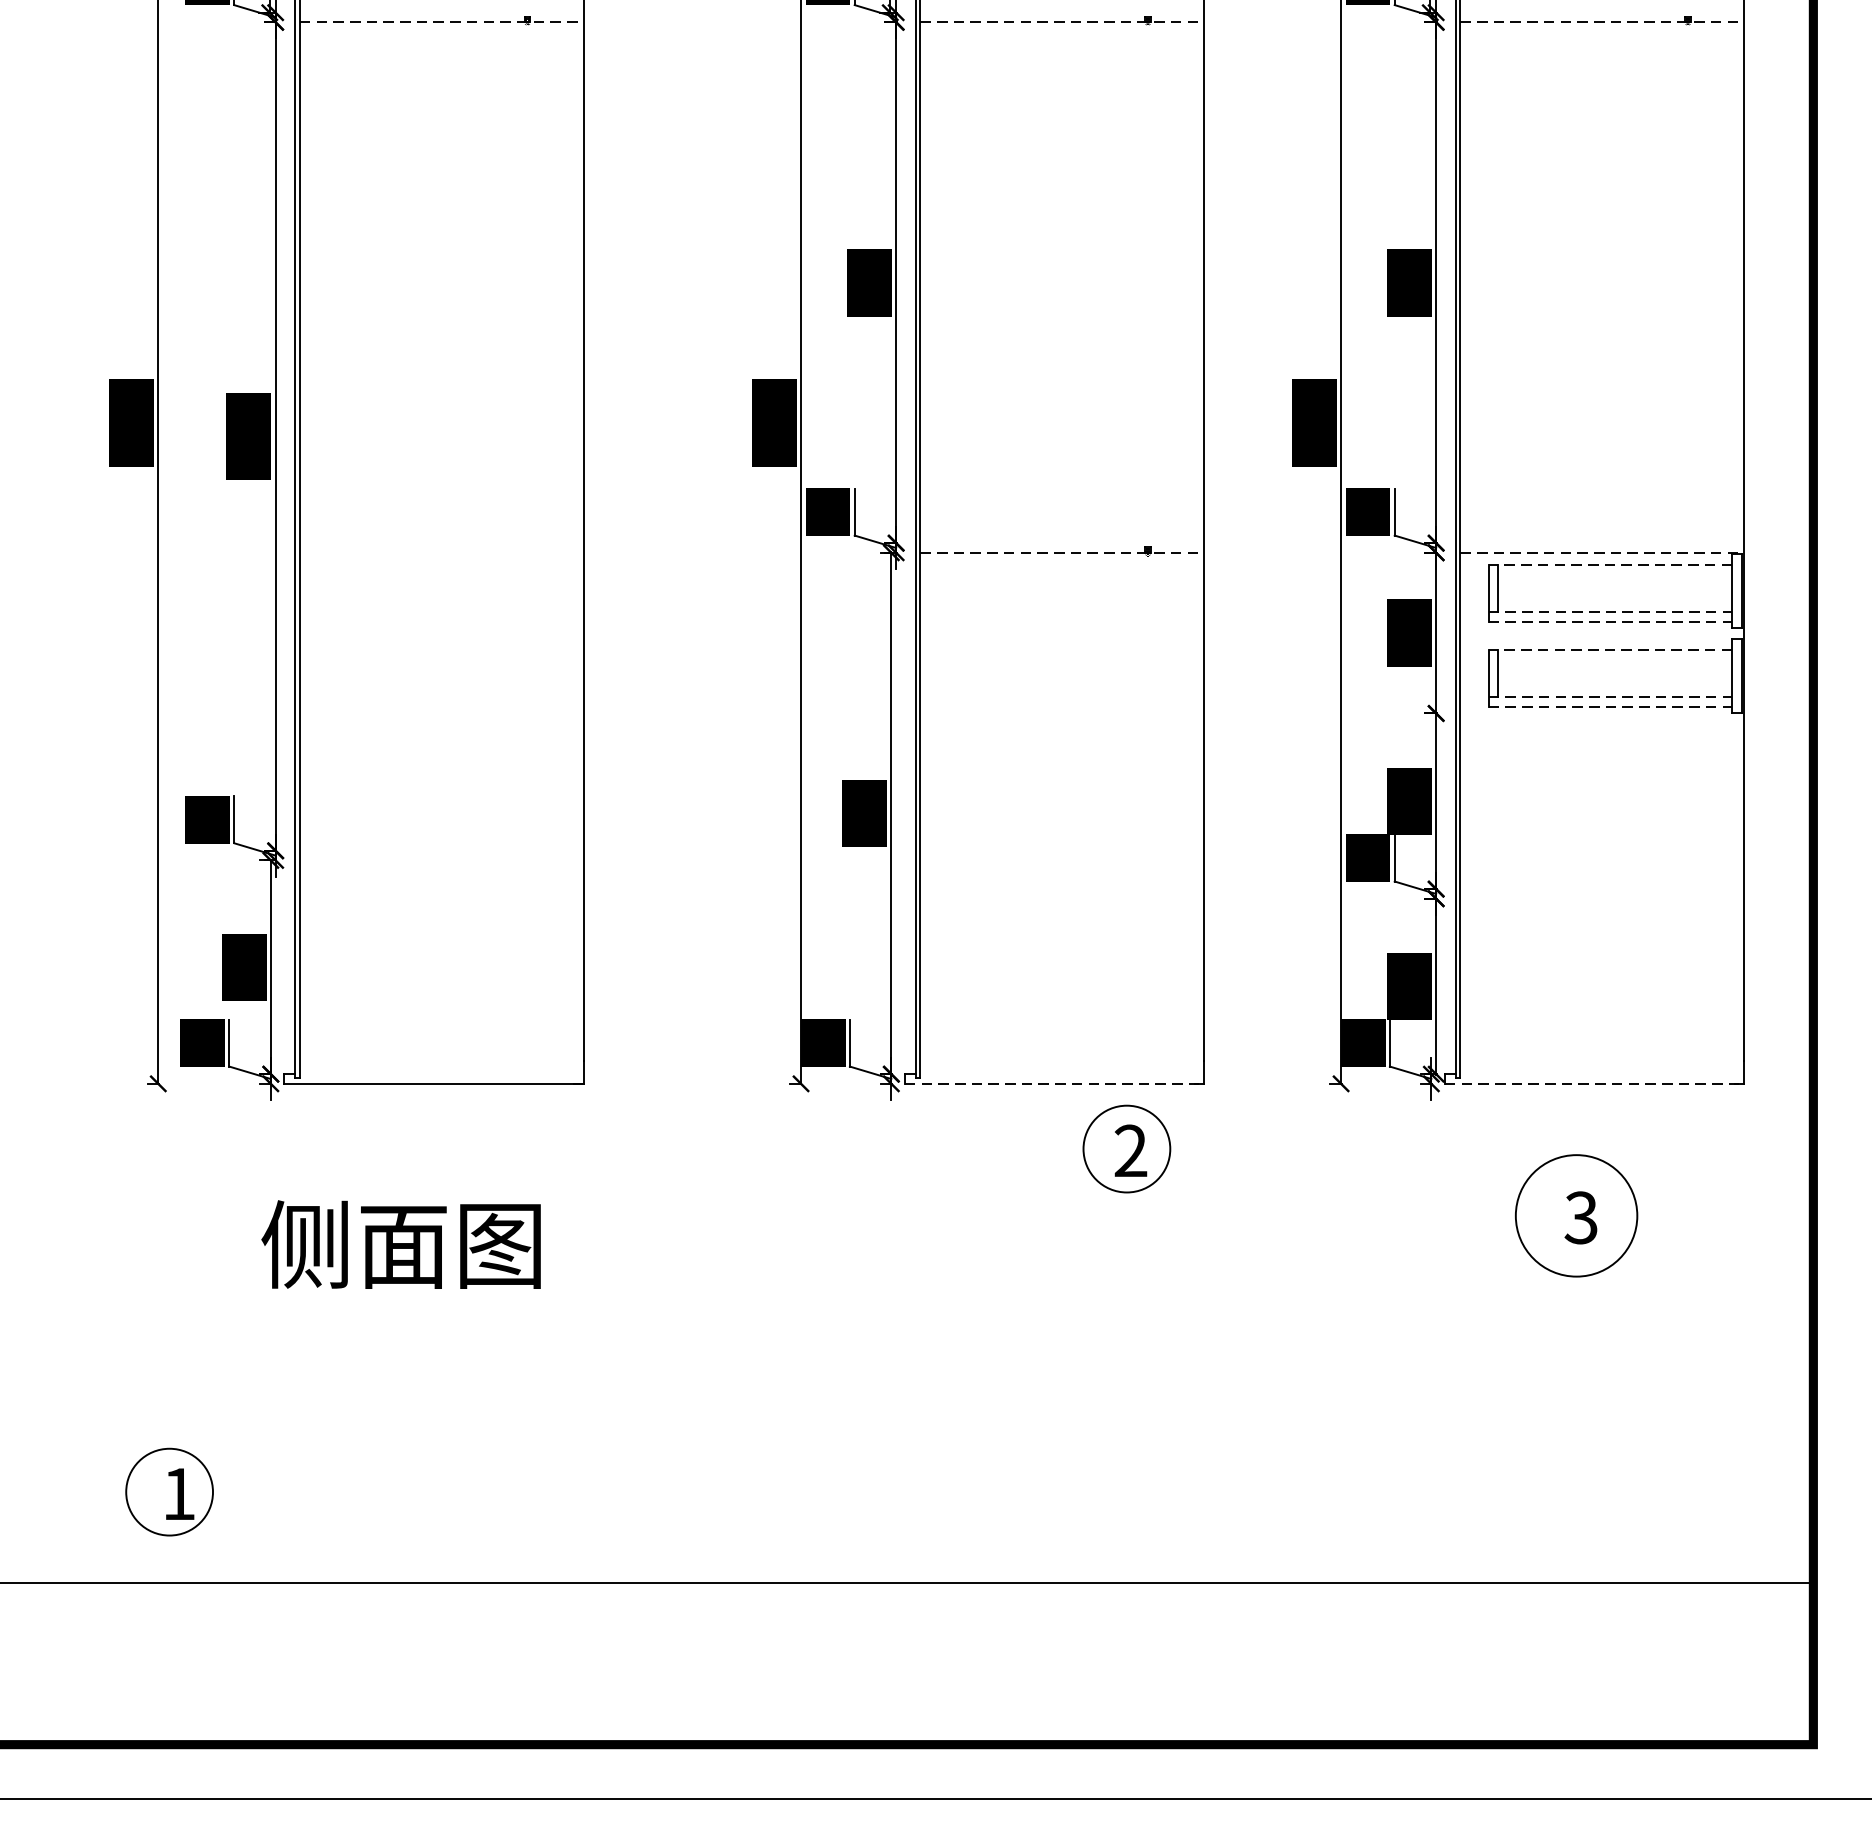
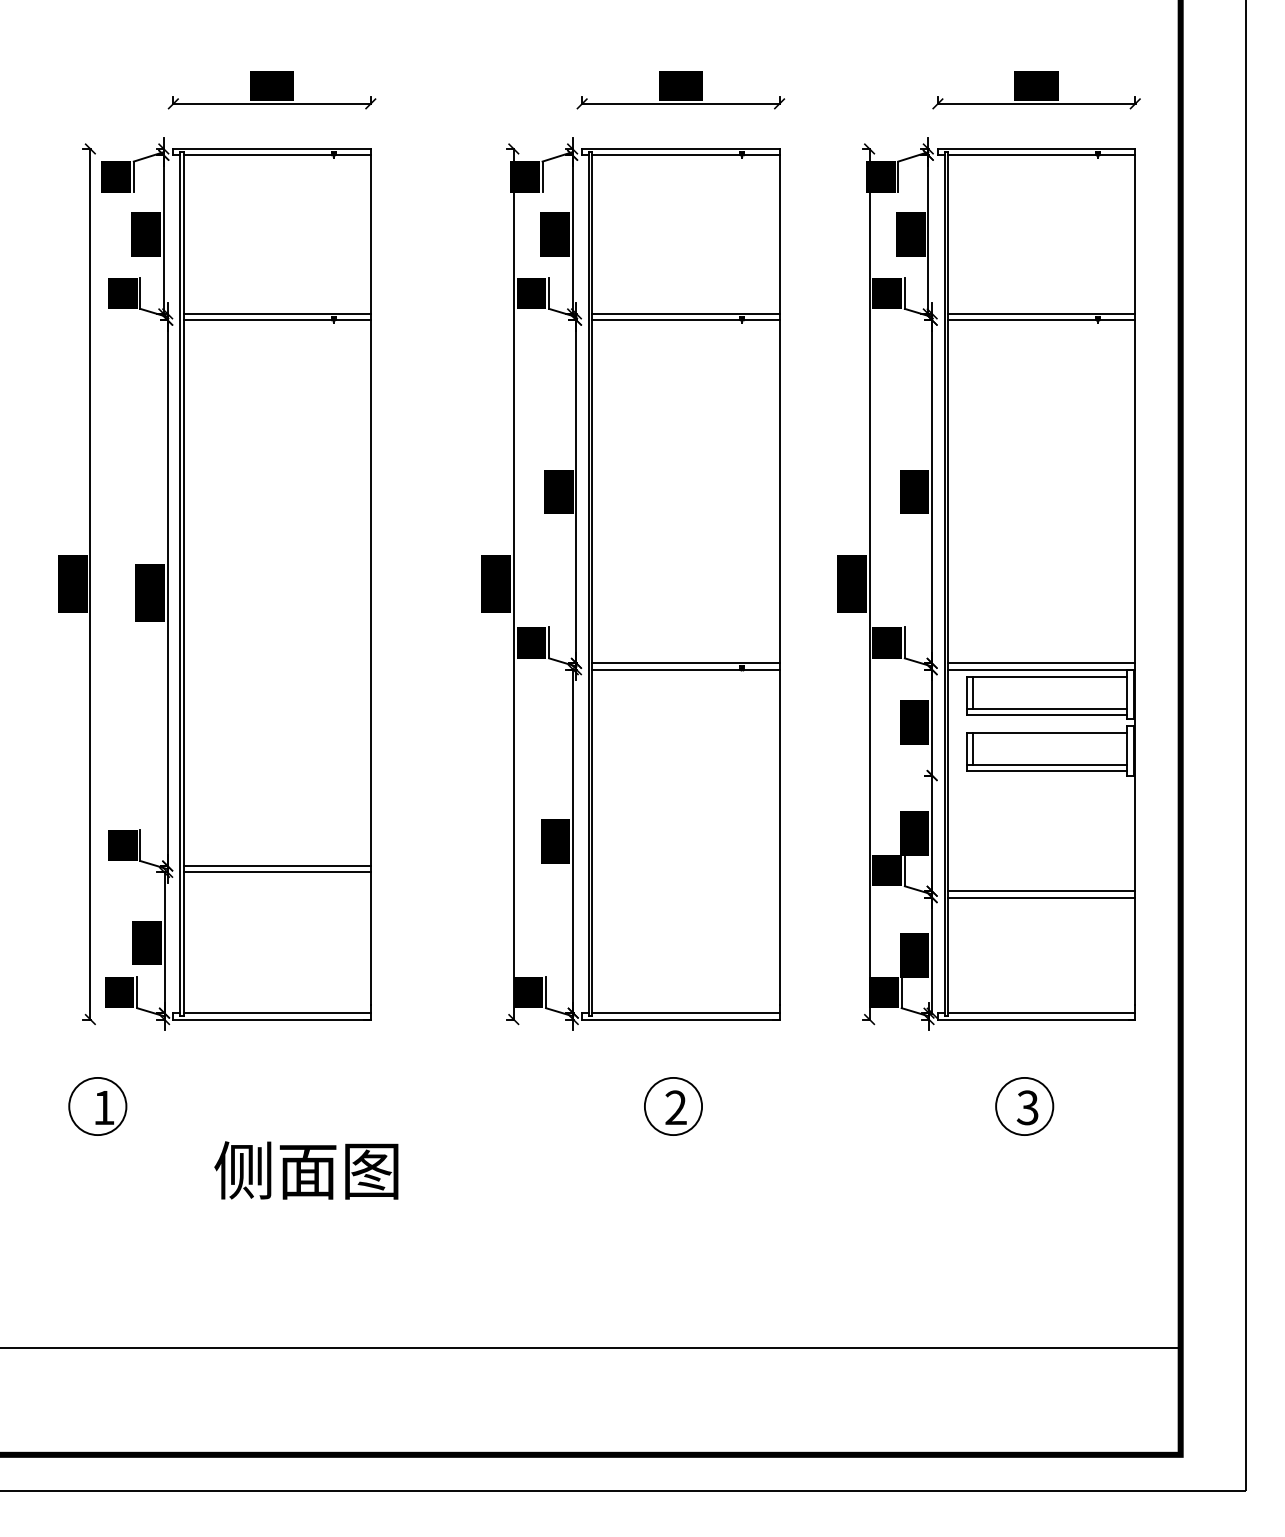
line: (440, 12) -> (276, 313), added
line: (1061, 12) -> (685, 313), added
line: (1602, 12) -> (1041, 313), added
line: (442, 22) -> (277, 320), dashed -> solid
line: (1061, 22) -> (685, 320), dashed -> solid
line: (1602, 22) -> (1041, 320), dashed -> solid
line: (1061, 543) -> (685, 663), added
line: (1602, 543) -> (1041, 663), added
line: (1061, 552) -> (685, 669), dashed -> solid
line: (1602, 552) -> (1041, 669), dashed -> solid
line: (1609, 564) -> (1046, 677), dashed -> solid
line: (1611, 611) -> (1047, 708), dashed -> solid
line: (1611, 622) -> (1047, 715), dashed -> solid
line: (1609, 649) -> (1046, 733), dashed -> solid
line: (1611, 696) -> (1047, 764), dashed -> solid
line: (1611, 707) -> (1047, 771), dashed -> solid
line: (440, 851) -> (276, 866), added
line: (440, 860) -> (276, 872), added
line: (1602, 889) -> (1041, 891), added
line: (1602, 898) -> (1041, 897), added
line: (440, 1074) -> (276, 1013), added
line: (1061, 1074) -> (685, 1013), added
line: (1602, 1074) -> (1041, 1013), added
line: (1054, 1083) -> (680, 1019), dashed -> solid
line: (1594, 1083) -> (1036, 1019), dashed -> solid
part: (1126, 1149) -> (673, 1106), moved
circle: (1576, 1215) -> (1024, 1106), size x0.71
text: (401, 1244) -> (306, 1170), moved
part: (169, 1492) -> (97, 1106), moved

